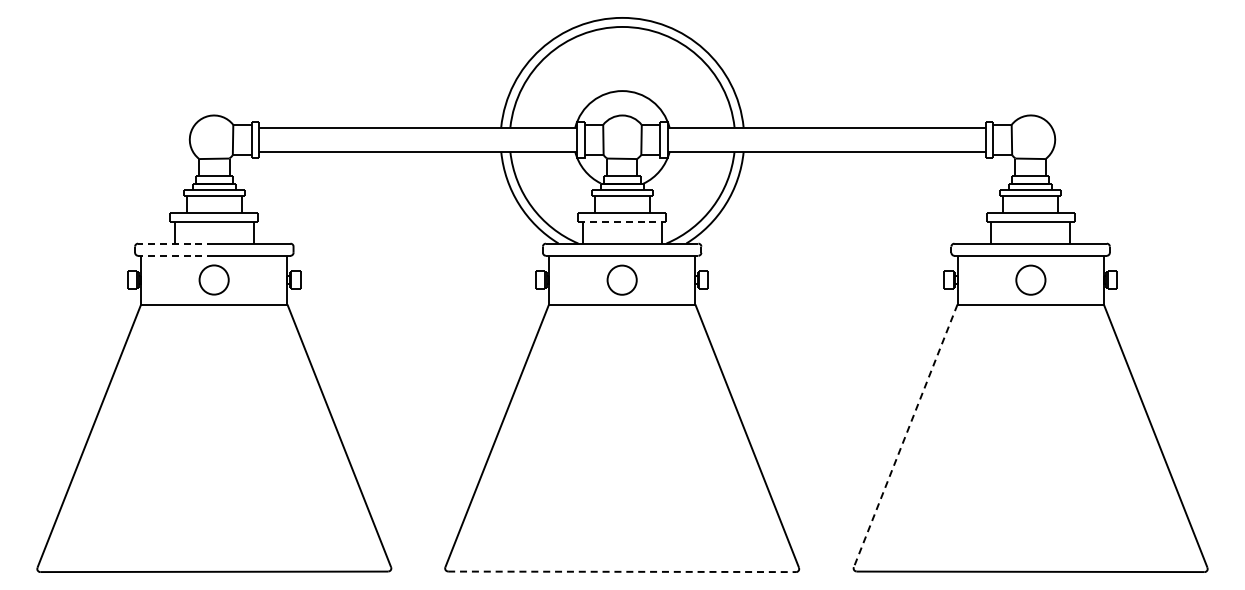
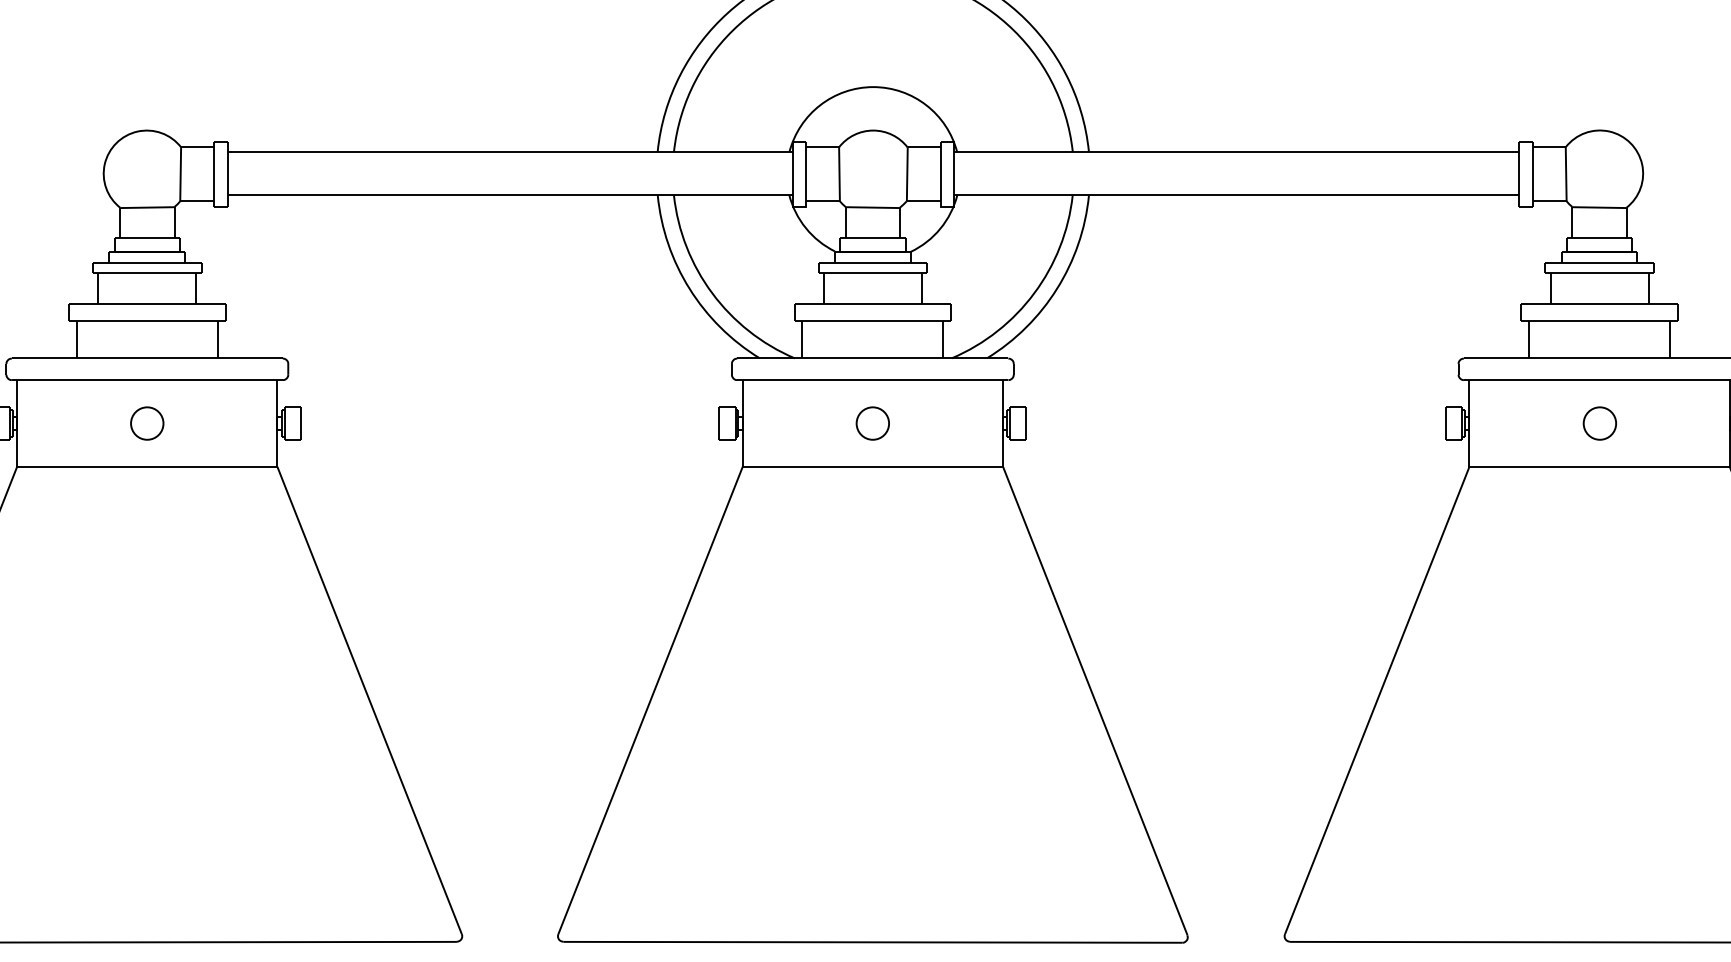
line: (622, 222) -> (873, 320), dashed -> solid
line: (175, 243) -> (78, 358), dashed -> solid
line: (175, 255) -> (78, 379), dashed -> solid
circle: (214, 280) -> (147, 424), size x0.62
circle: (622, 280) -> (873, 424), size x0.62
circle: (1030, 280) -> (1599, 424), size x0.62
line: (905, 436) -> (1376, 701), dashed -> solid
line: (622, 571) -> (873, 941), dashed -> solid

